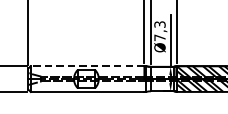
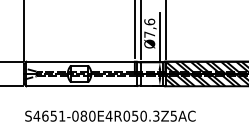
text: (159, 24) -> (149, 21), Ø7,3 -> Ø7,6
line: (87, 65) -> (80, 61), dashed -> solid

